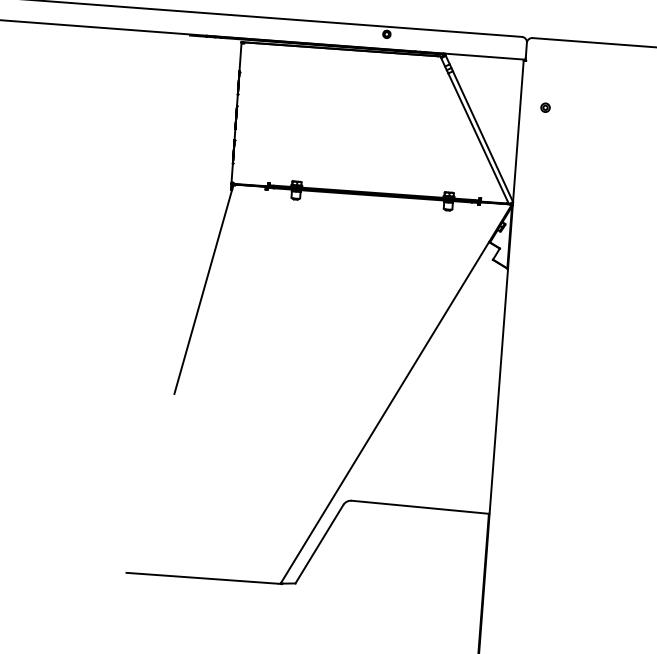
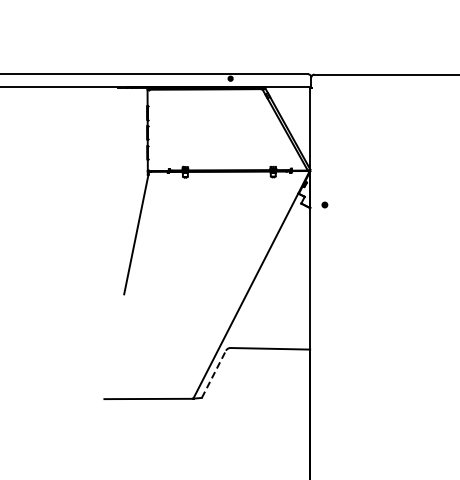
part: (544, 106) -> (324, 204), moved
line: (318, 544) -> (213, 374), solid -> dashed

